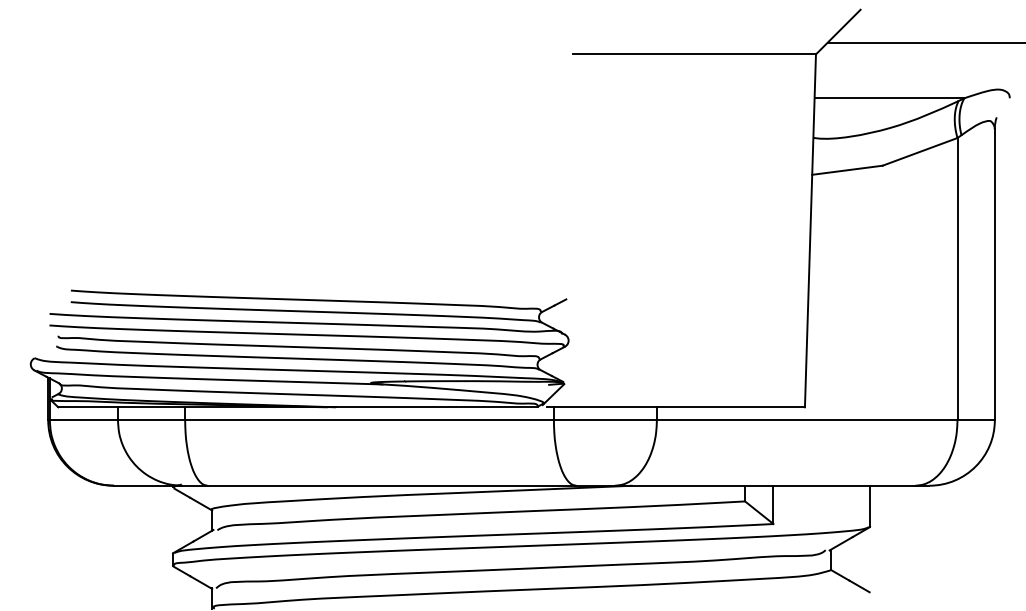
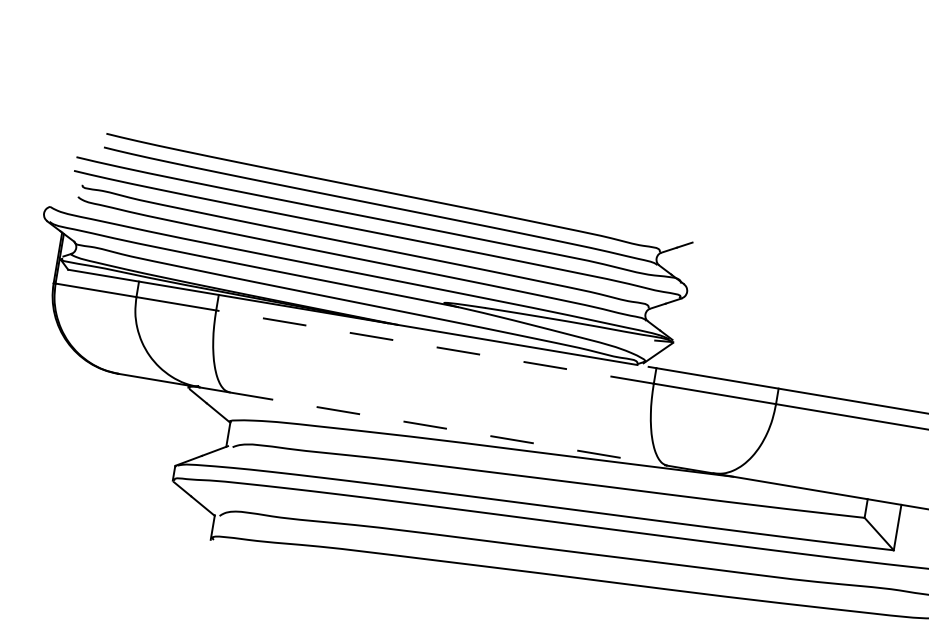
line: (369, 420) -> (434, 347), solid -> dashed
line: (392, 485) -> (449, 428), solid -> dashed

